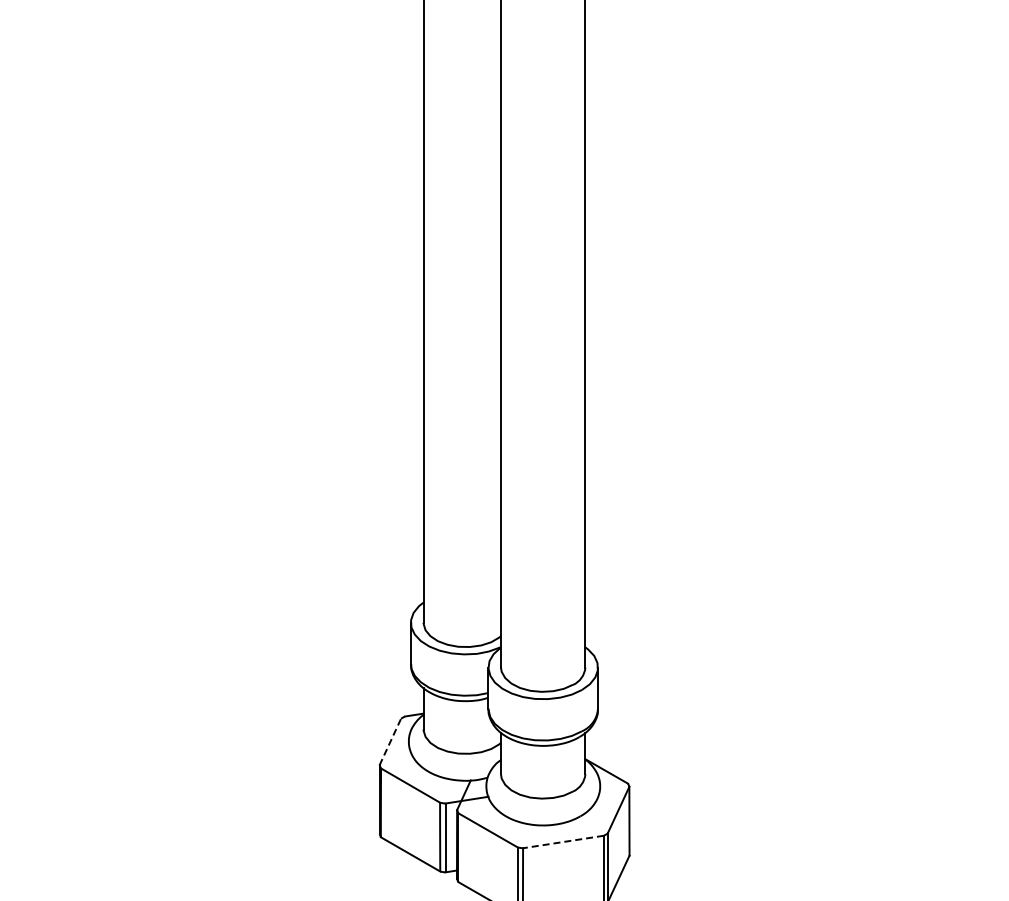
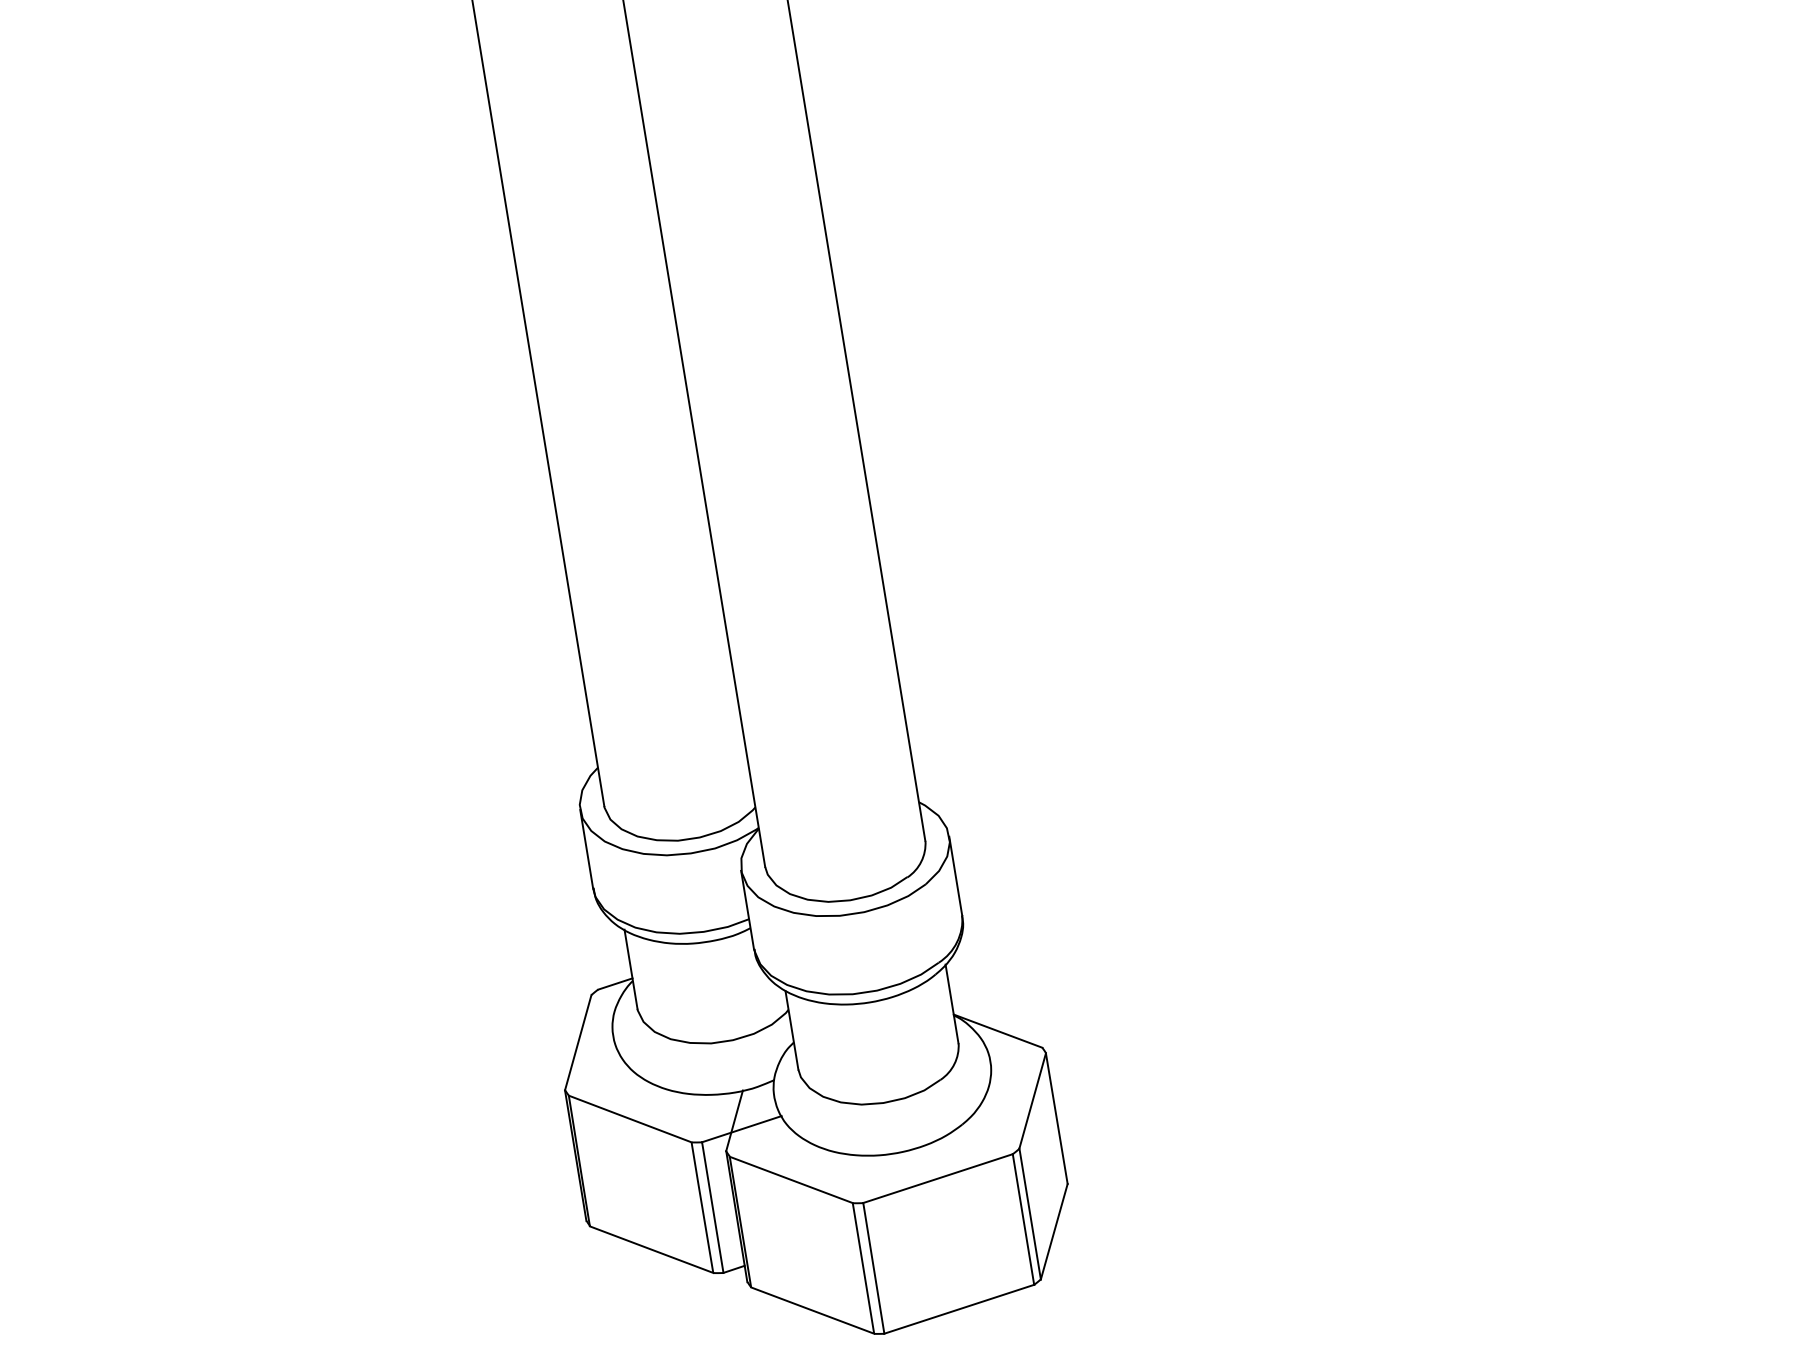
line: (390, 742) -> (578, 1043), dashed -> solid
line: (563, 842) -> (938, 1179), dashed -> solid

